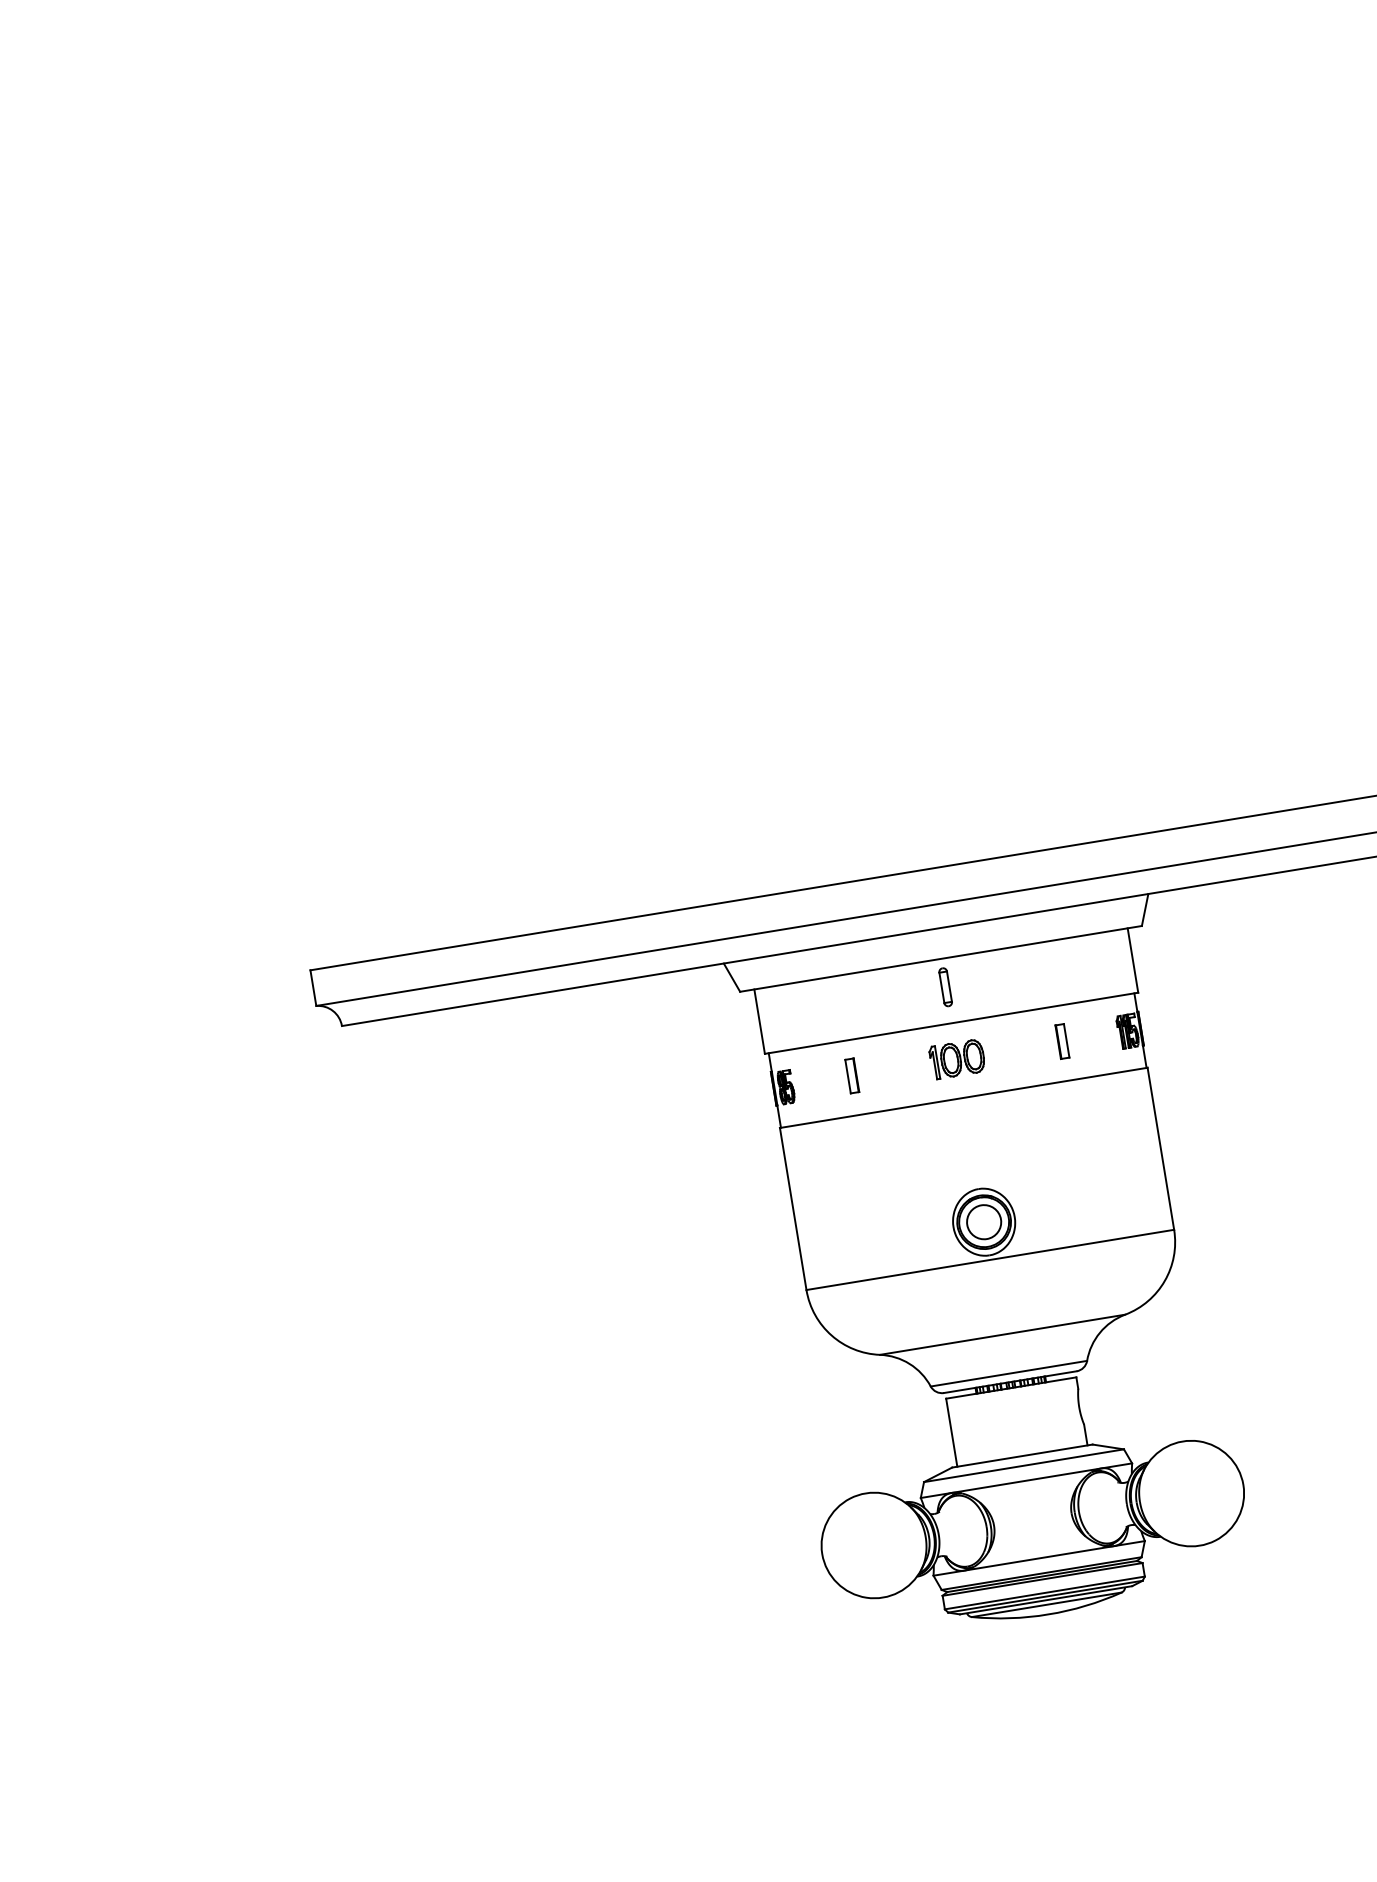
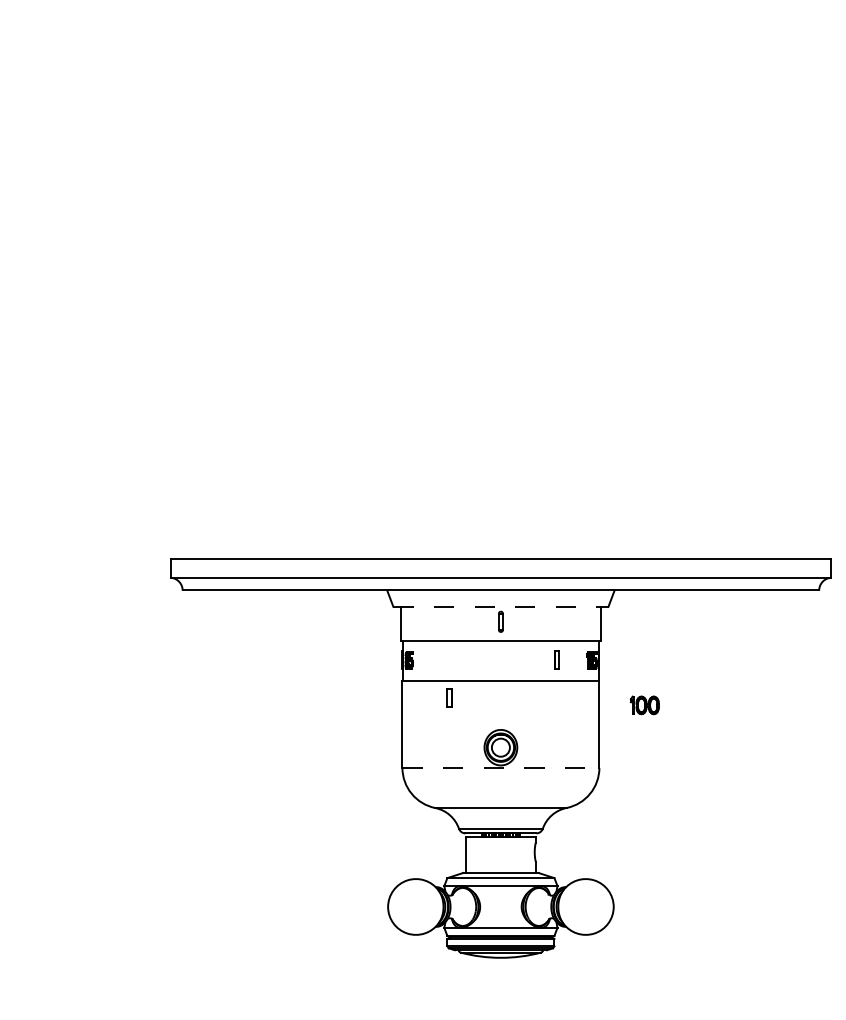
line: (940, 958) -> (500, 606), solid -> dashed
part: (956, 1059) -> (644, 705), moved
part: (851, 1074) -> (449, 697), moved
line: (991, 1259) -> (501, 767), solid -> dashed

